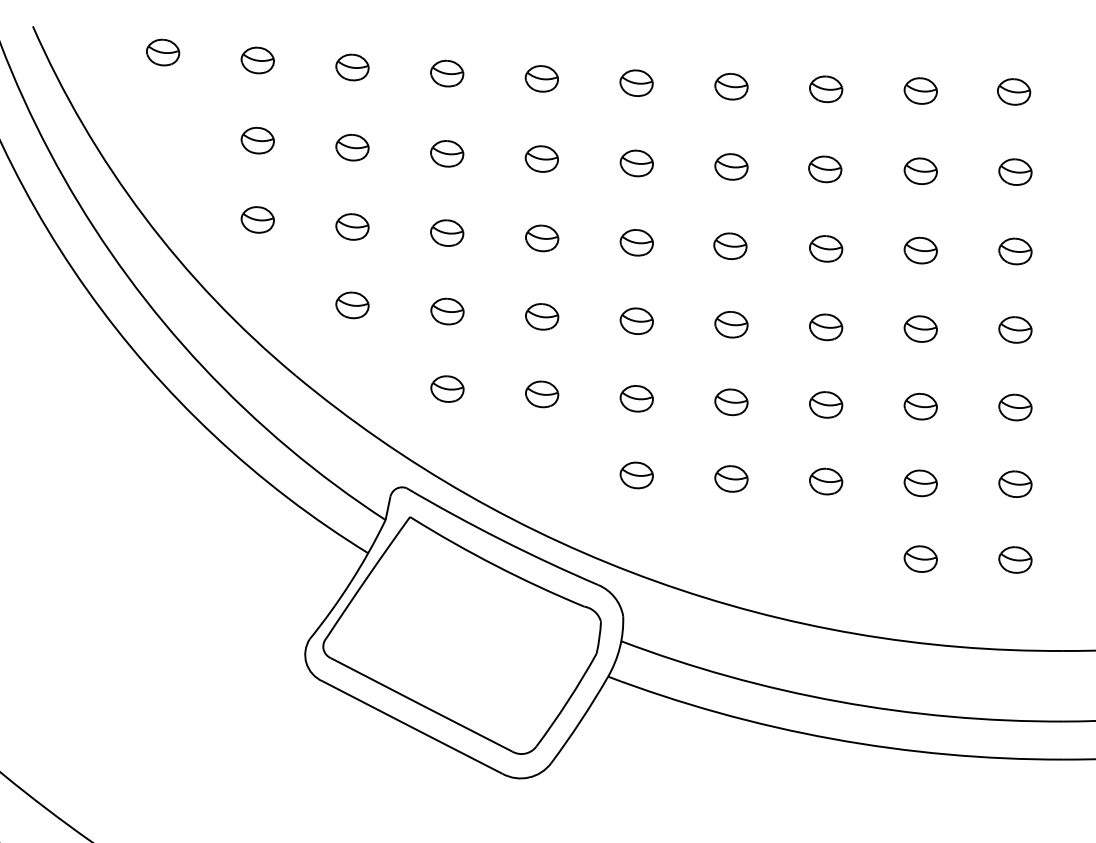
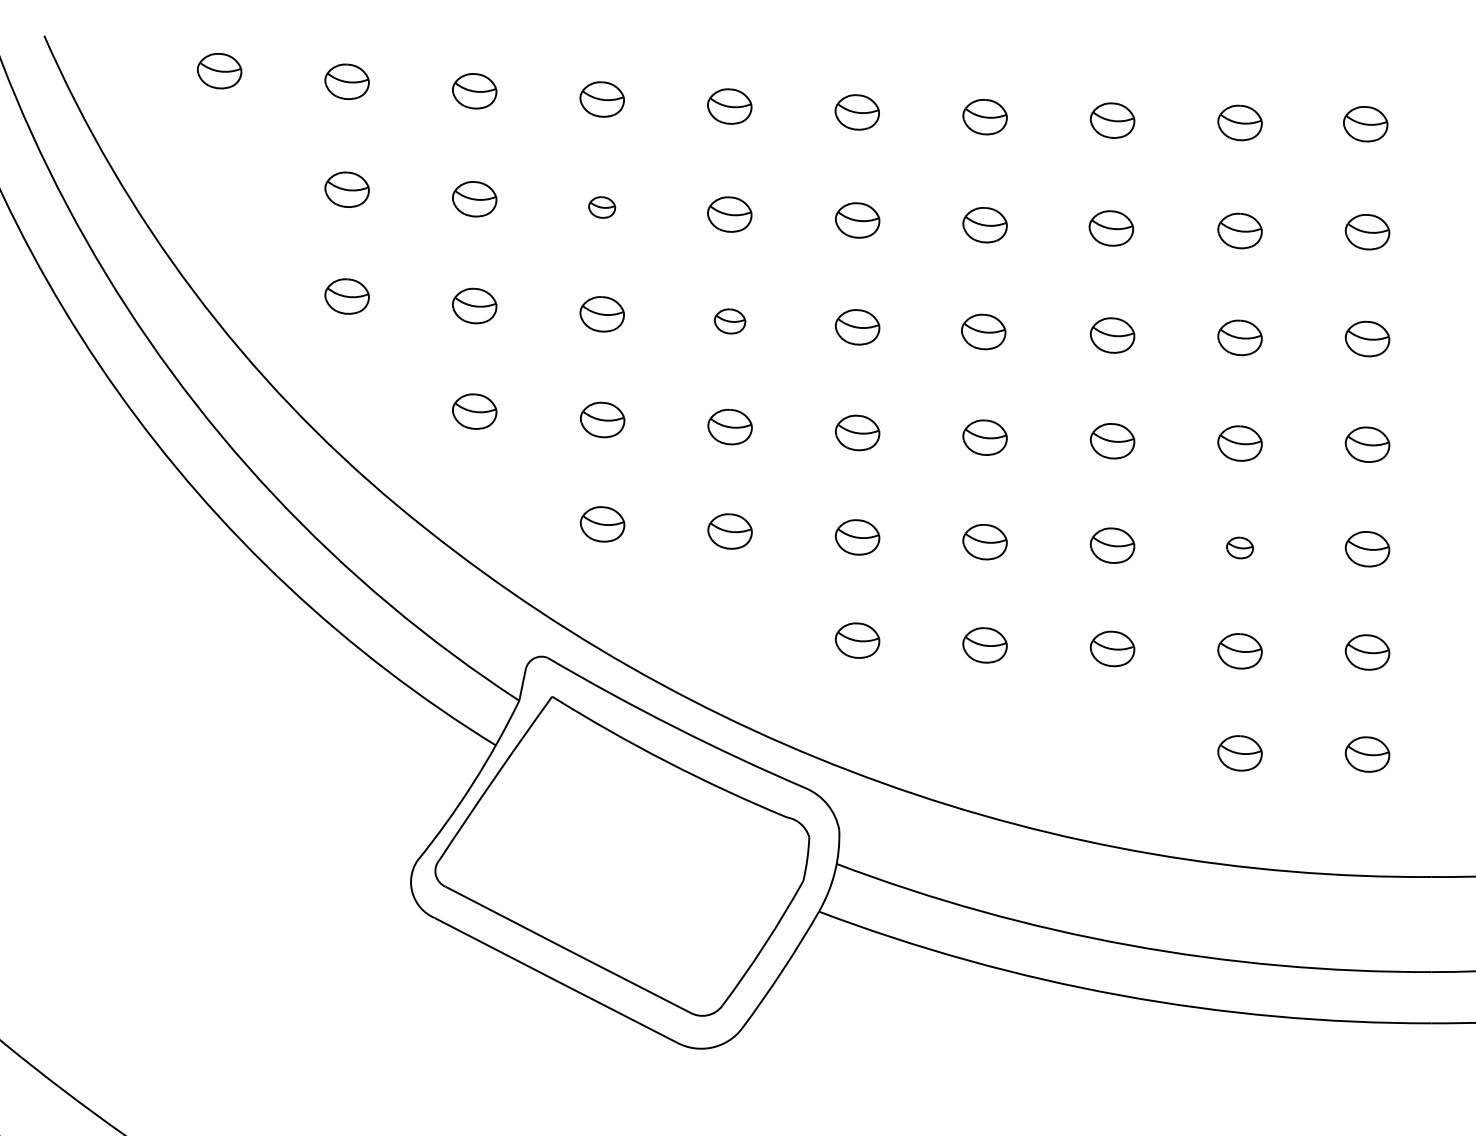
part: (446, 153) -> (601, 207), size x0.6
part: (541, 238) -> (729, 321), size x0.7
part: (920, 406) -> (1239, 547), size x0.6

